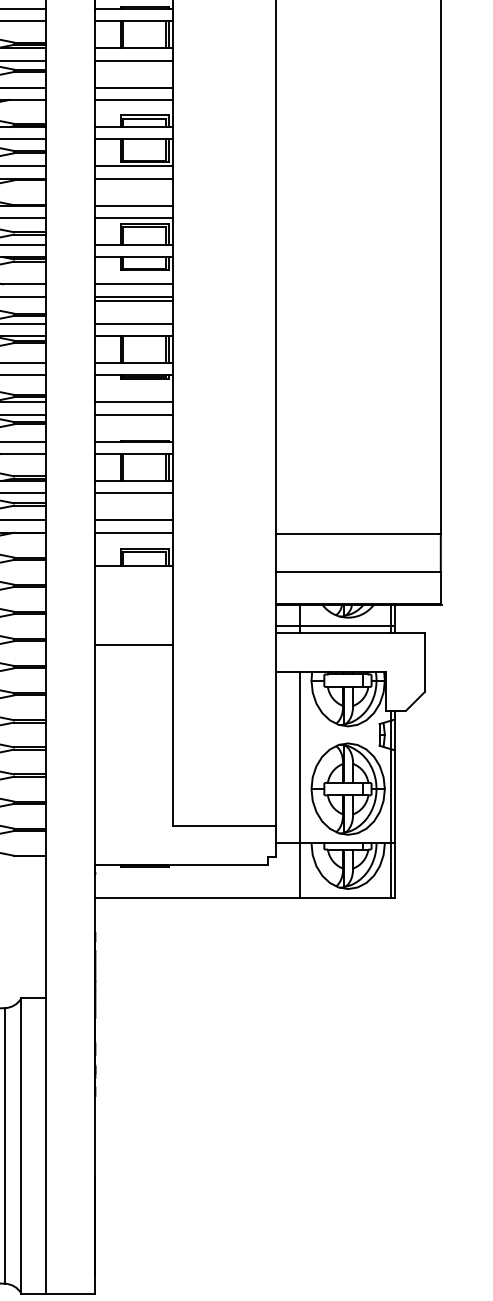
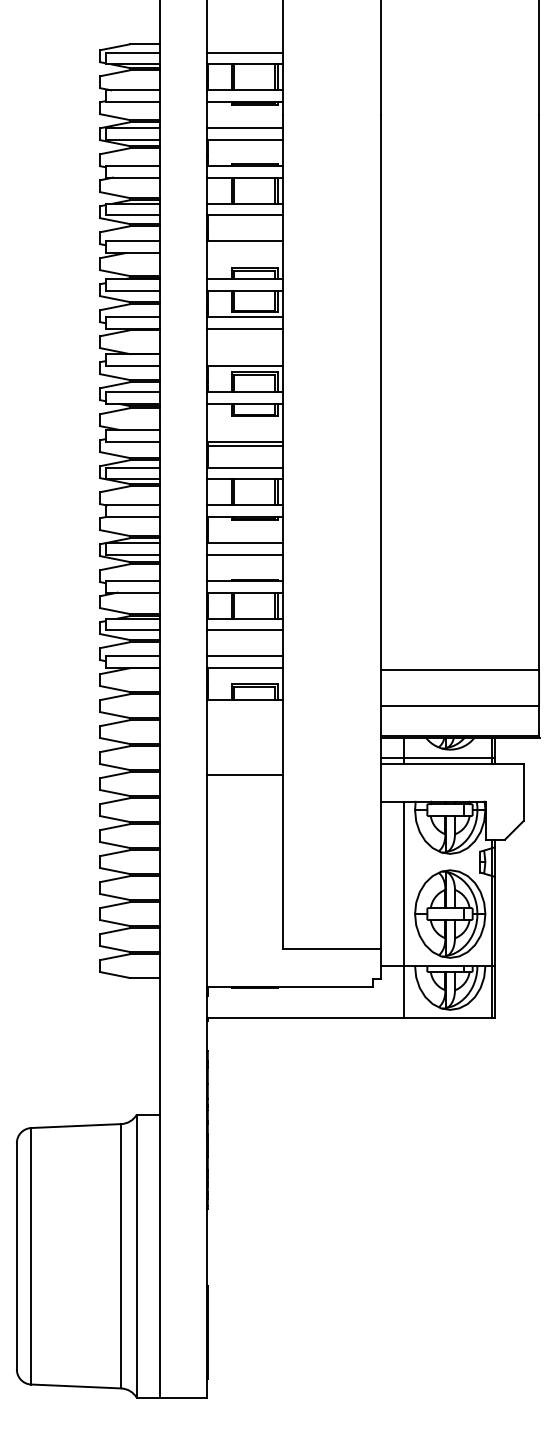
line: (133, 100) -> (244, 253), removed
line: (133, 205) -> (244, 354), removed
line: (133, 283) -> (244, 429), removed

